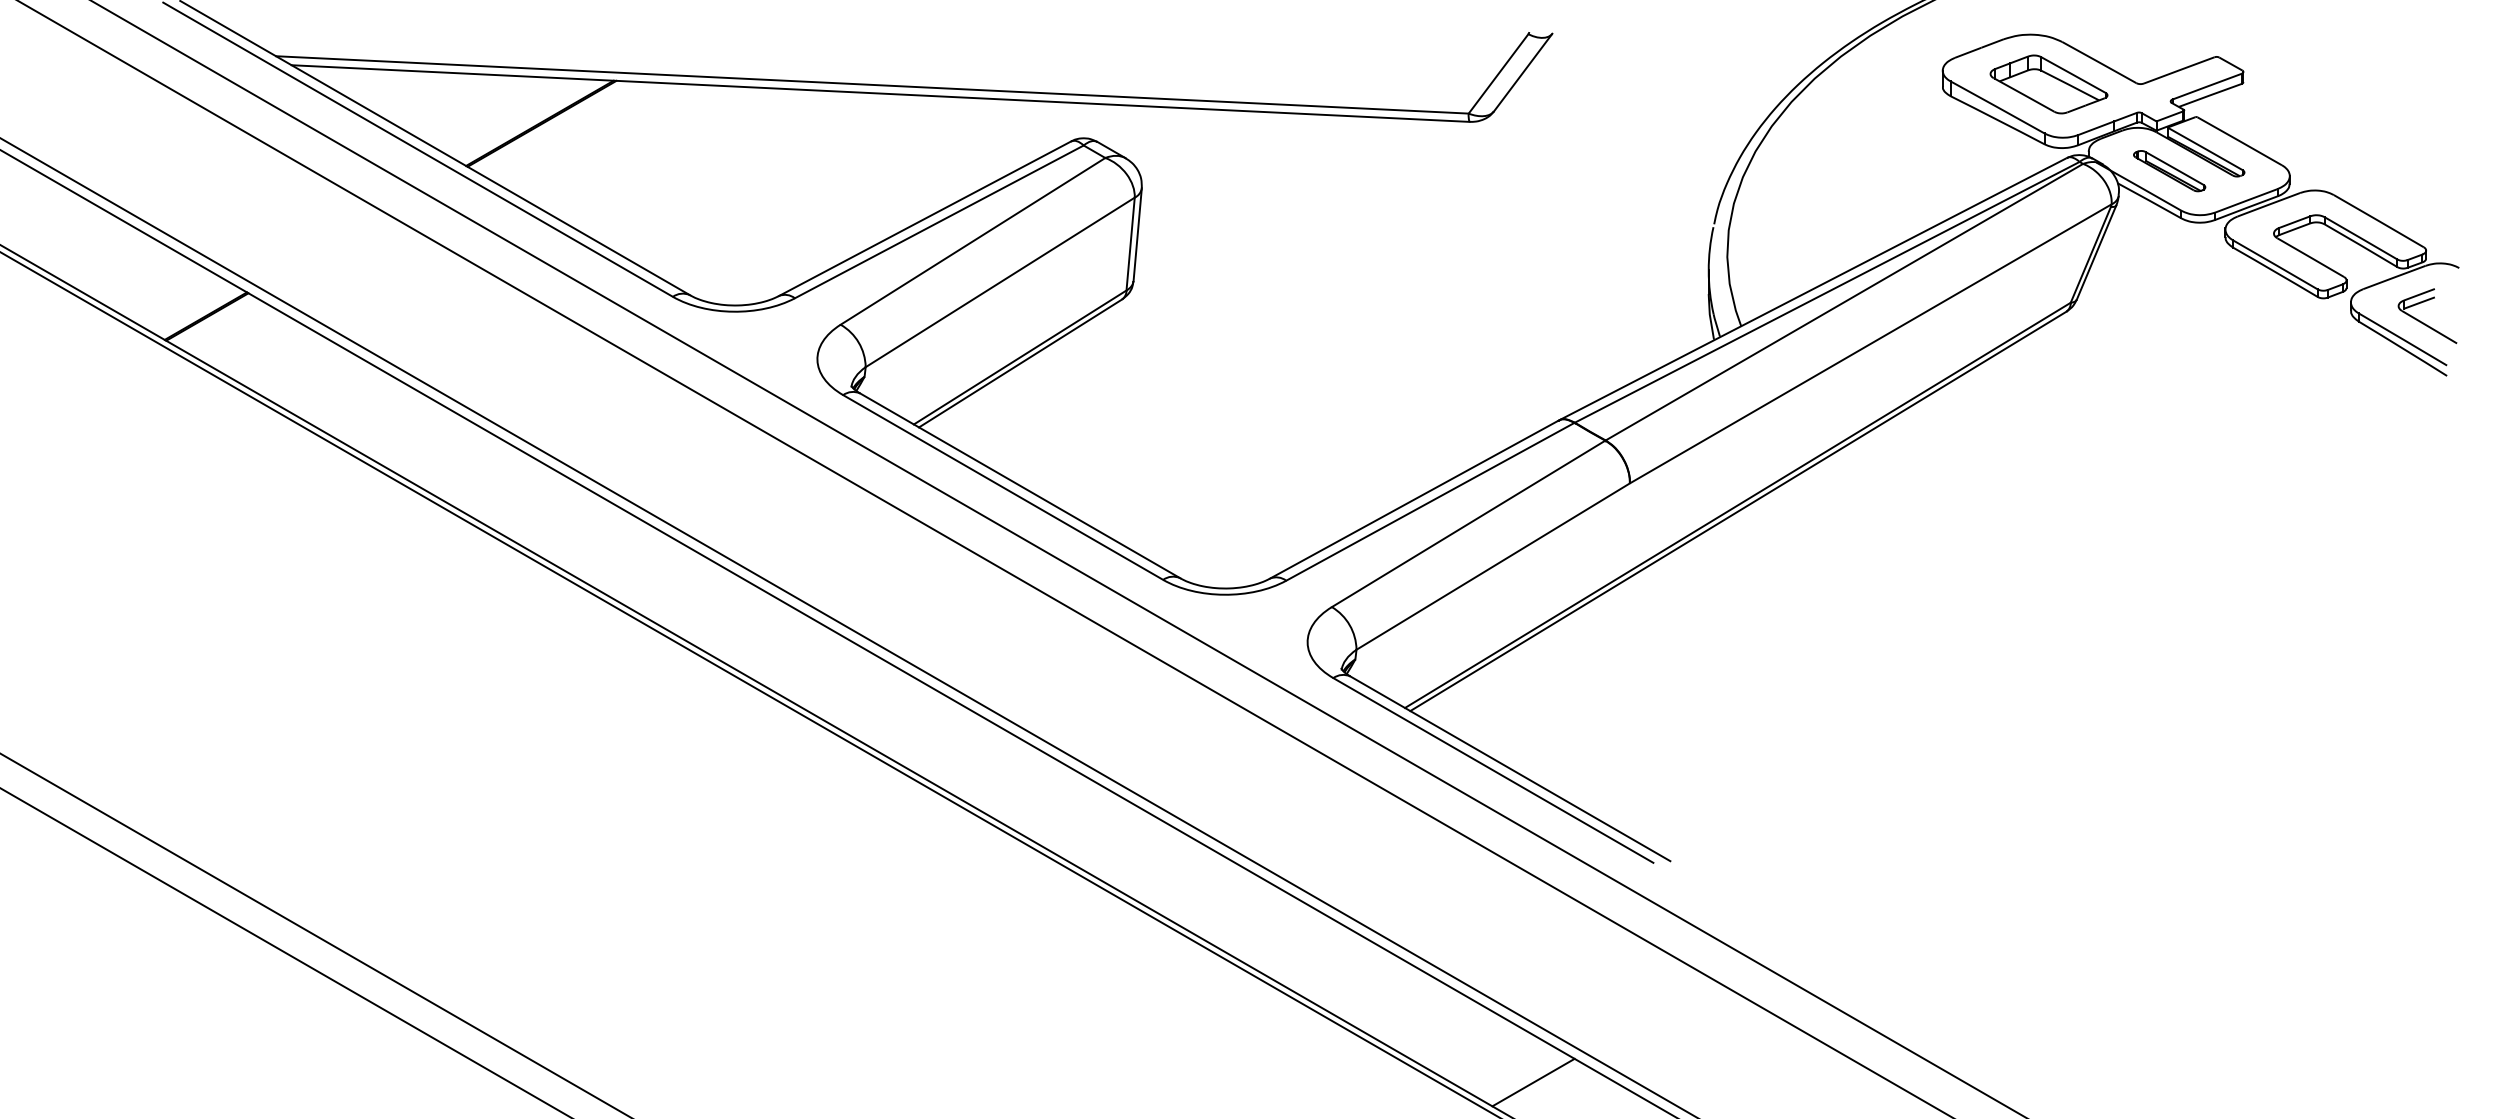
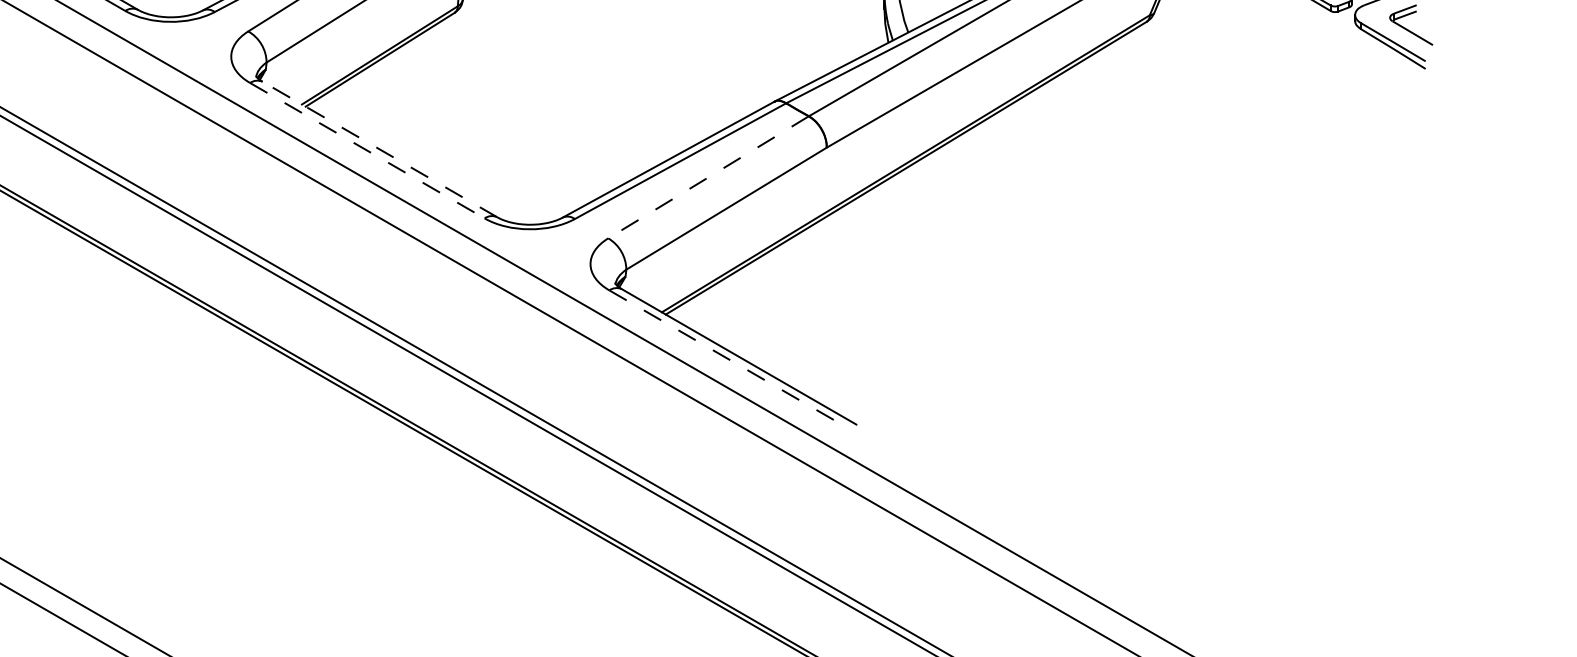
line: (1020, 485) -> (380, 149), solid -> dashed
line: (1003, 487) -> (367, 150), solid -> dashed
line: (1468, 524) -> (708, 177), solid -> dashed
line: (1493, 770) -> (726, 358), solid -> dashed
line: (1533, 1082) -> (756, 586), removed

